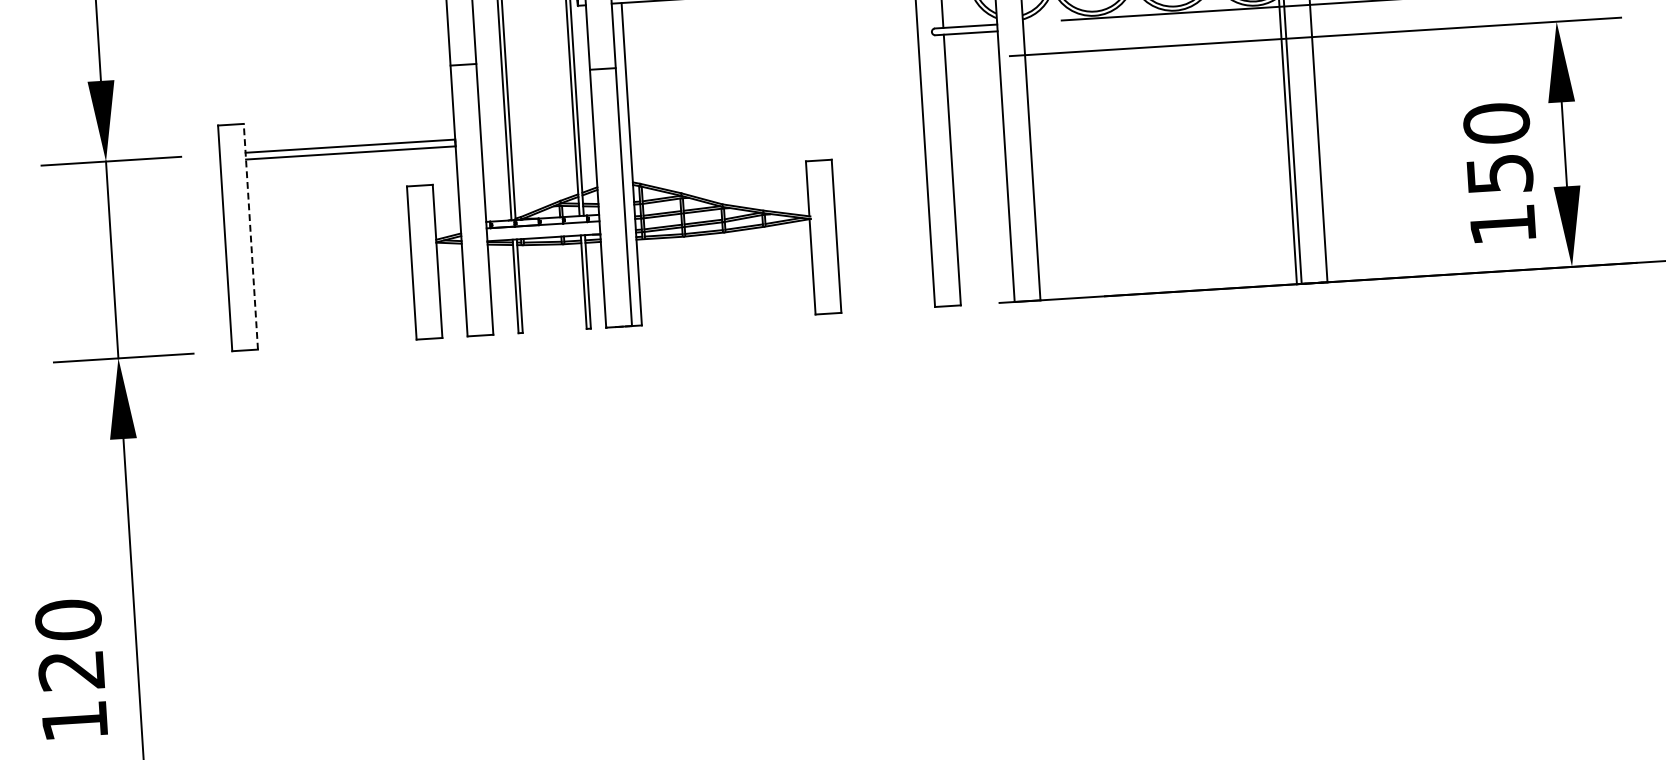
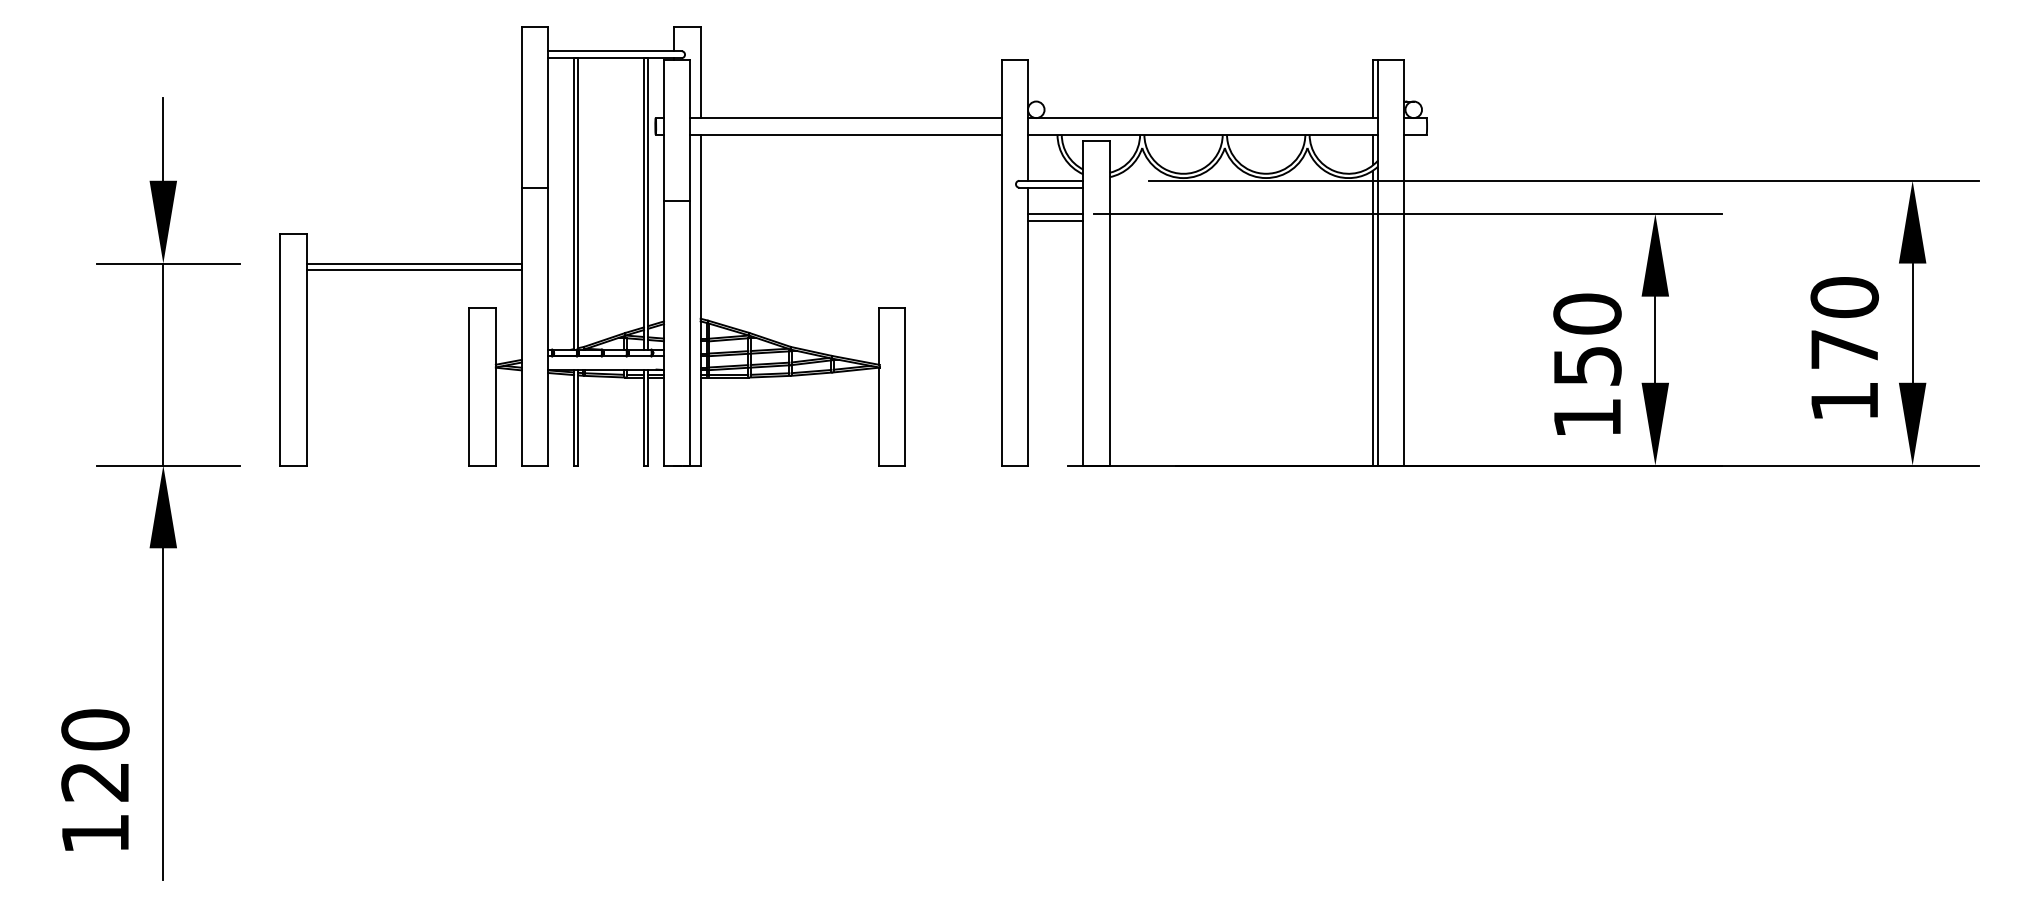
line: (972, 58) -> (1055, 213), added
line: (972, 64) -> (1055, 220), added
line: (250, 236) -> (306, 349), dashed -> solid

